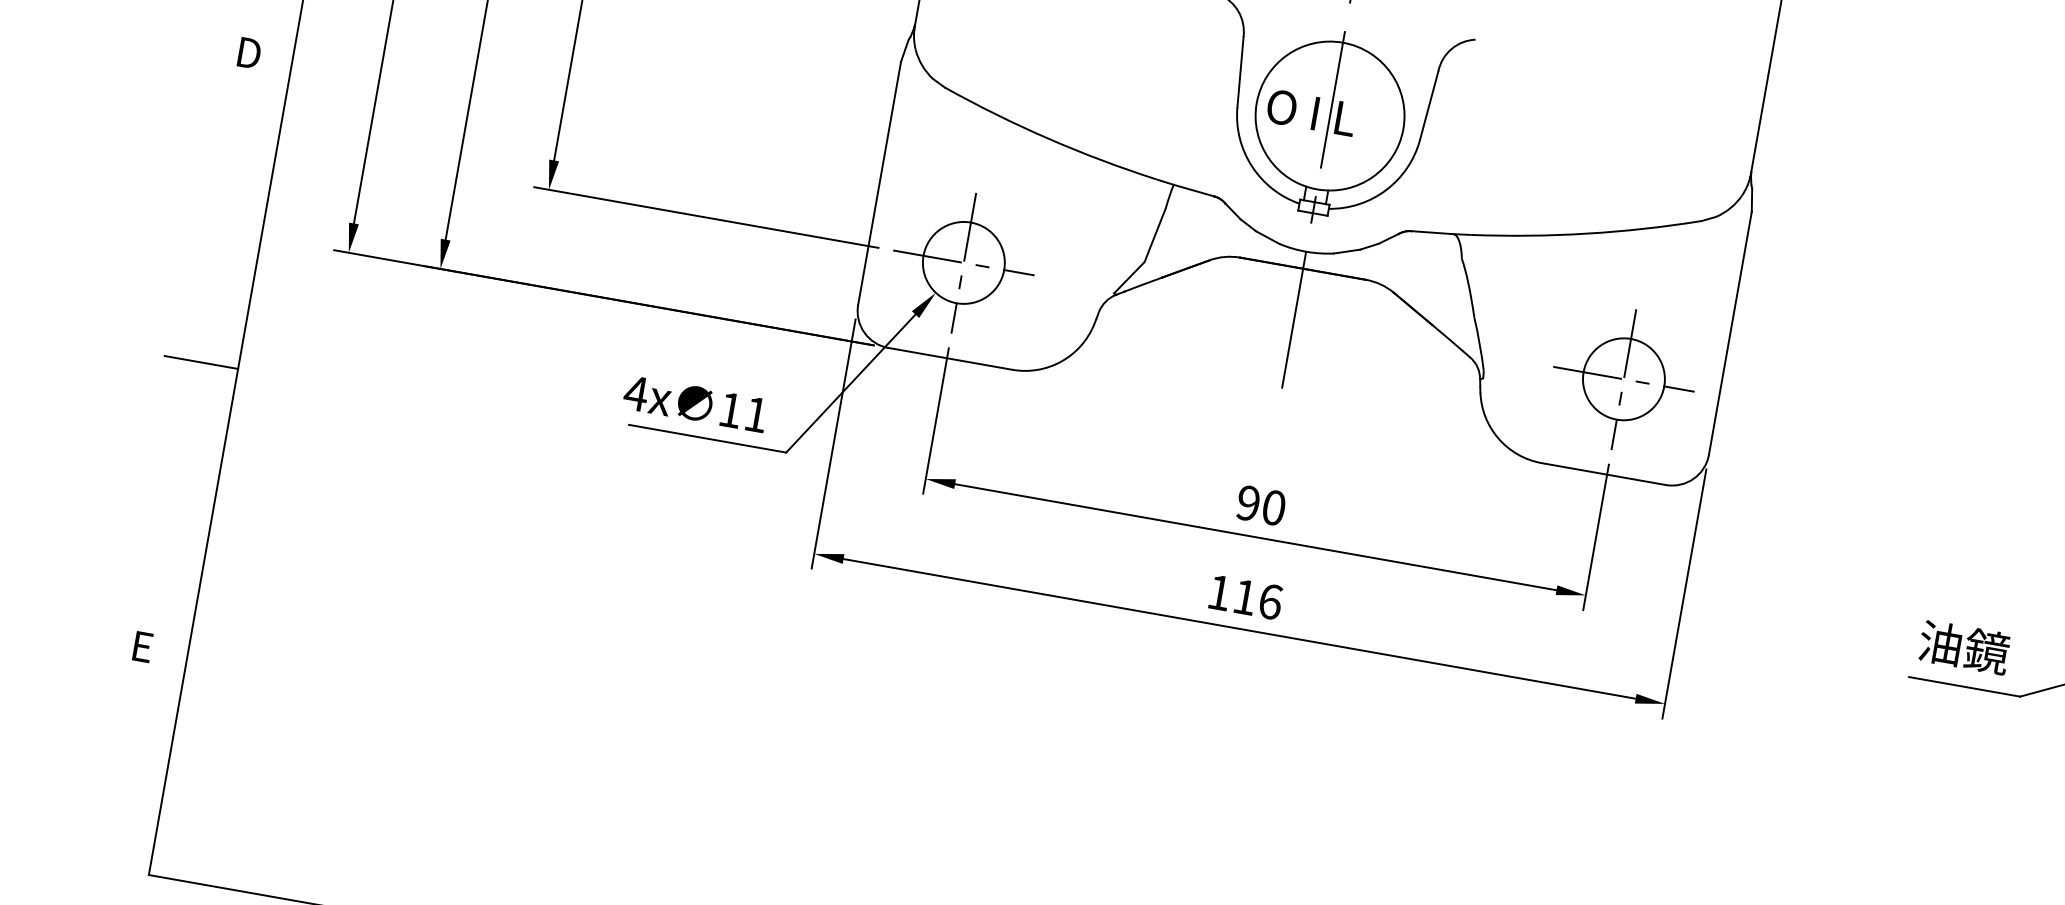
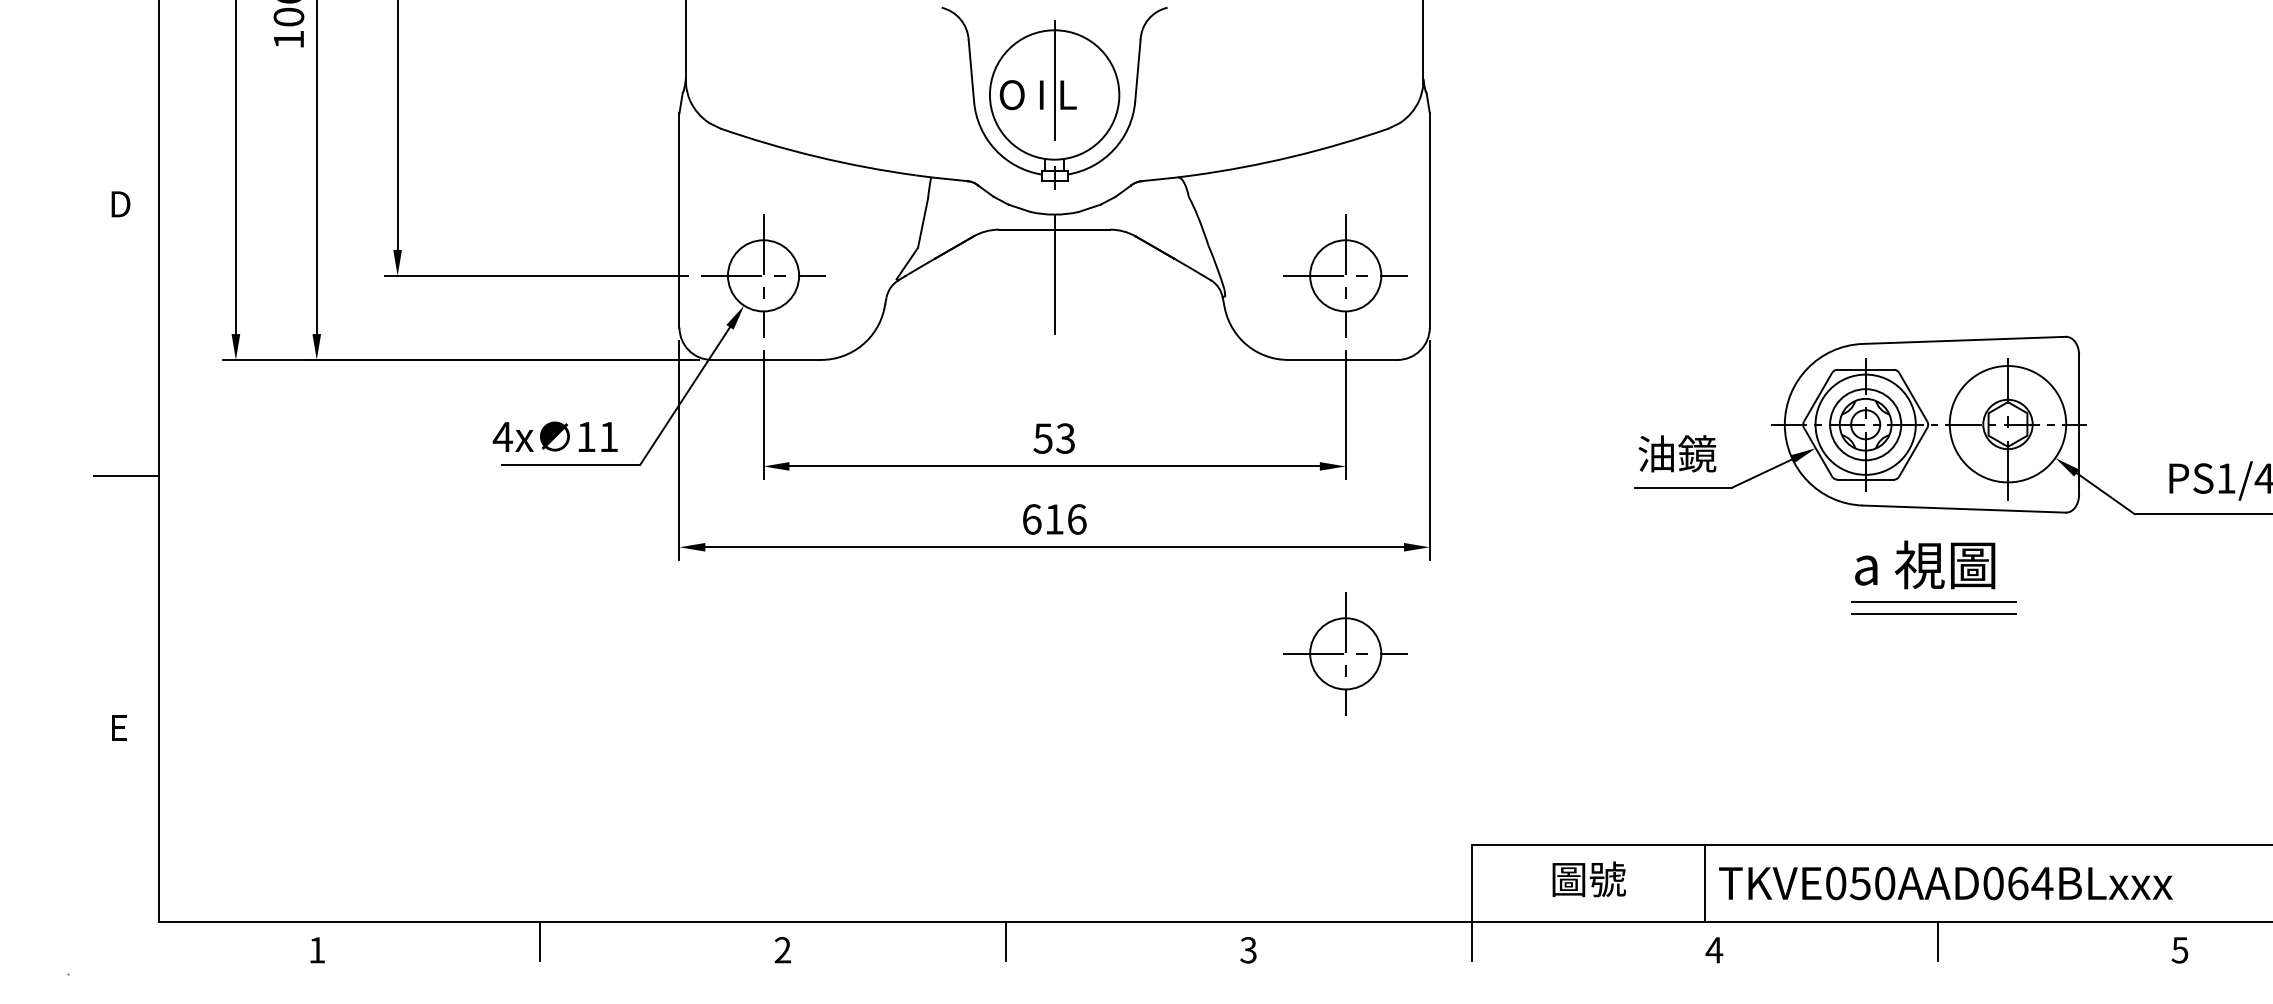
text: (1261, 505) -> (1054, 438), 90 -> 53
text: (1220, 592) -> (1032, 519), 116 -> 616
part: (1548, 807) -> (1345, 653), added

